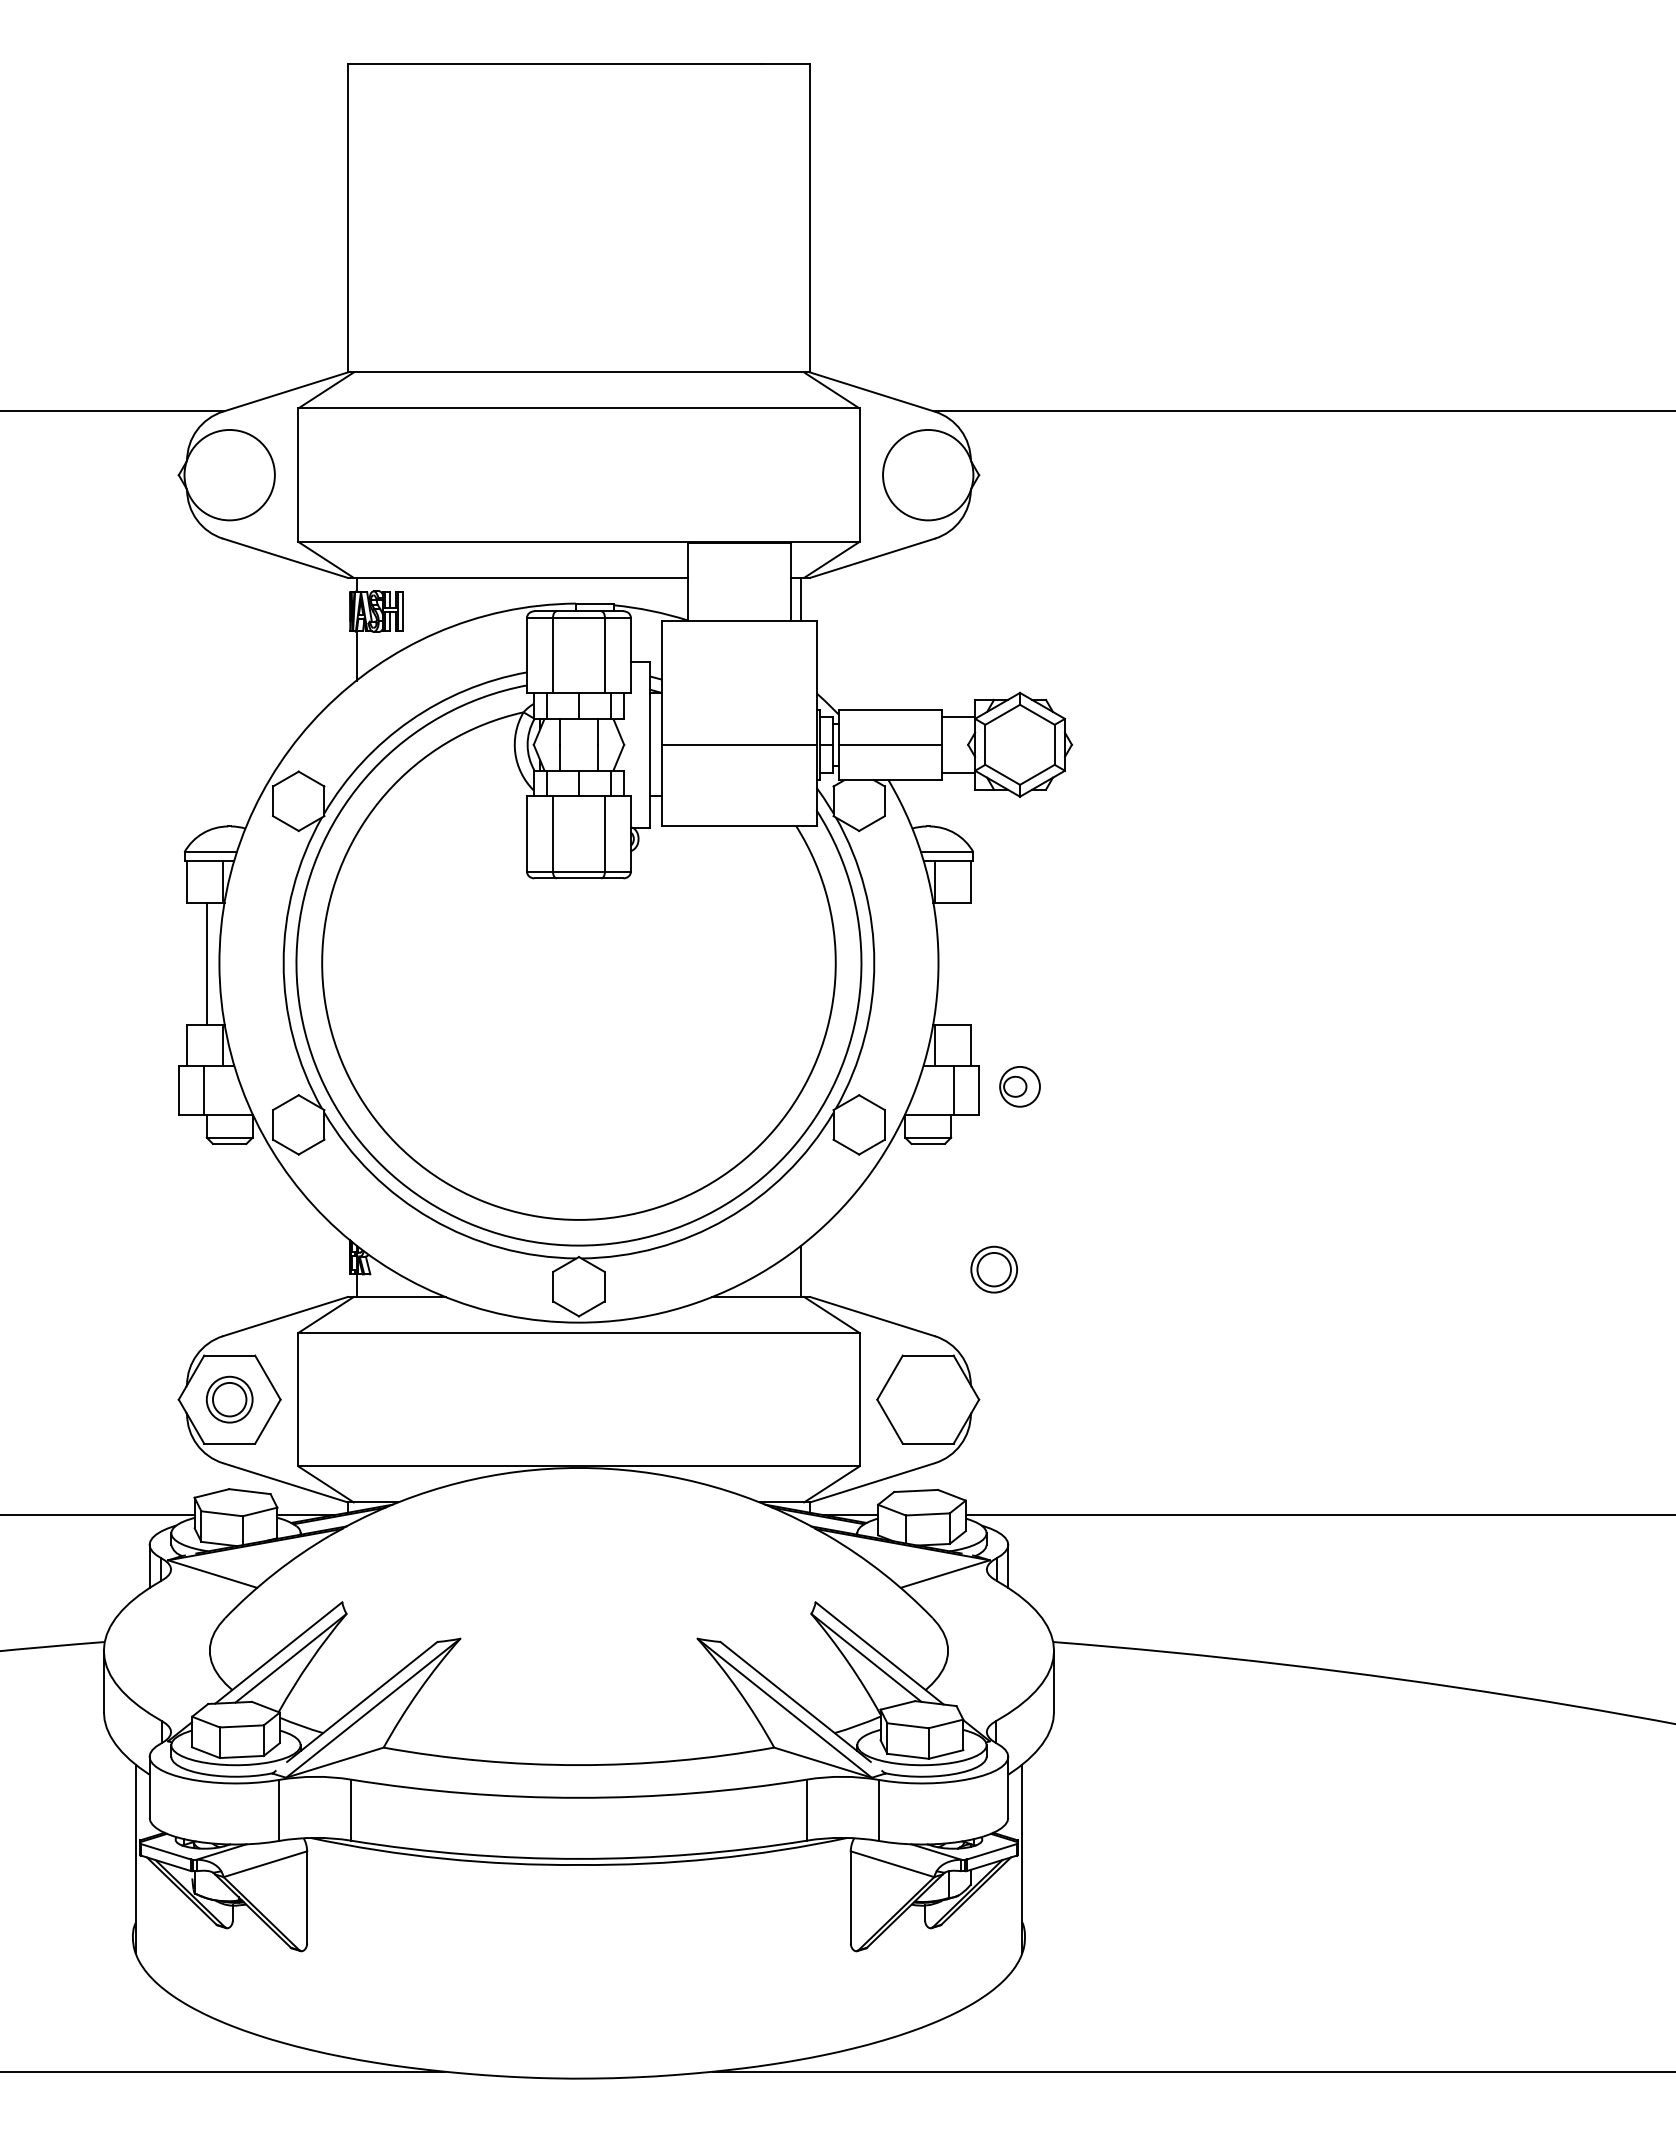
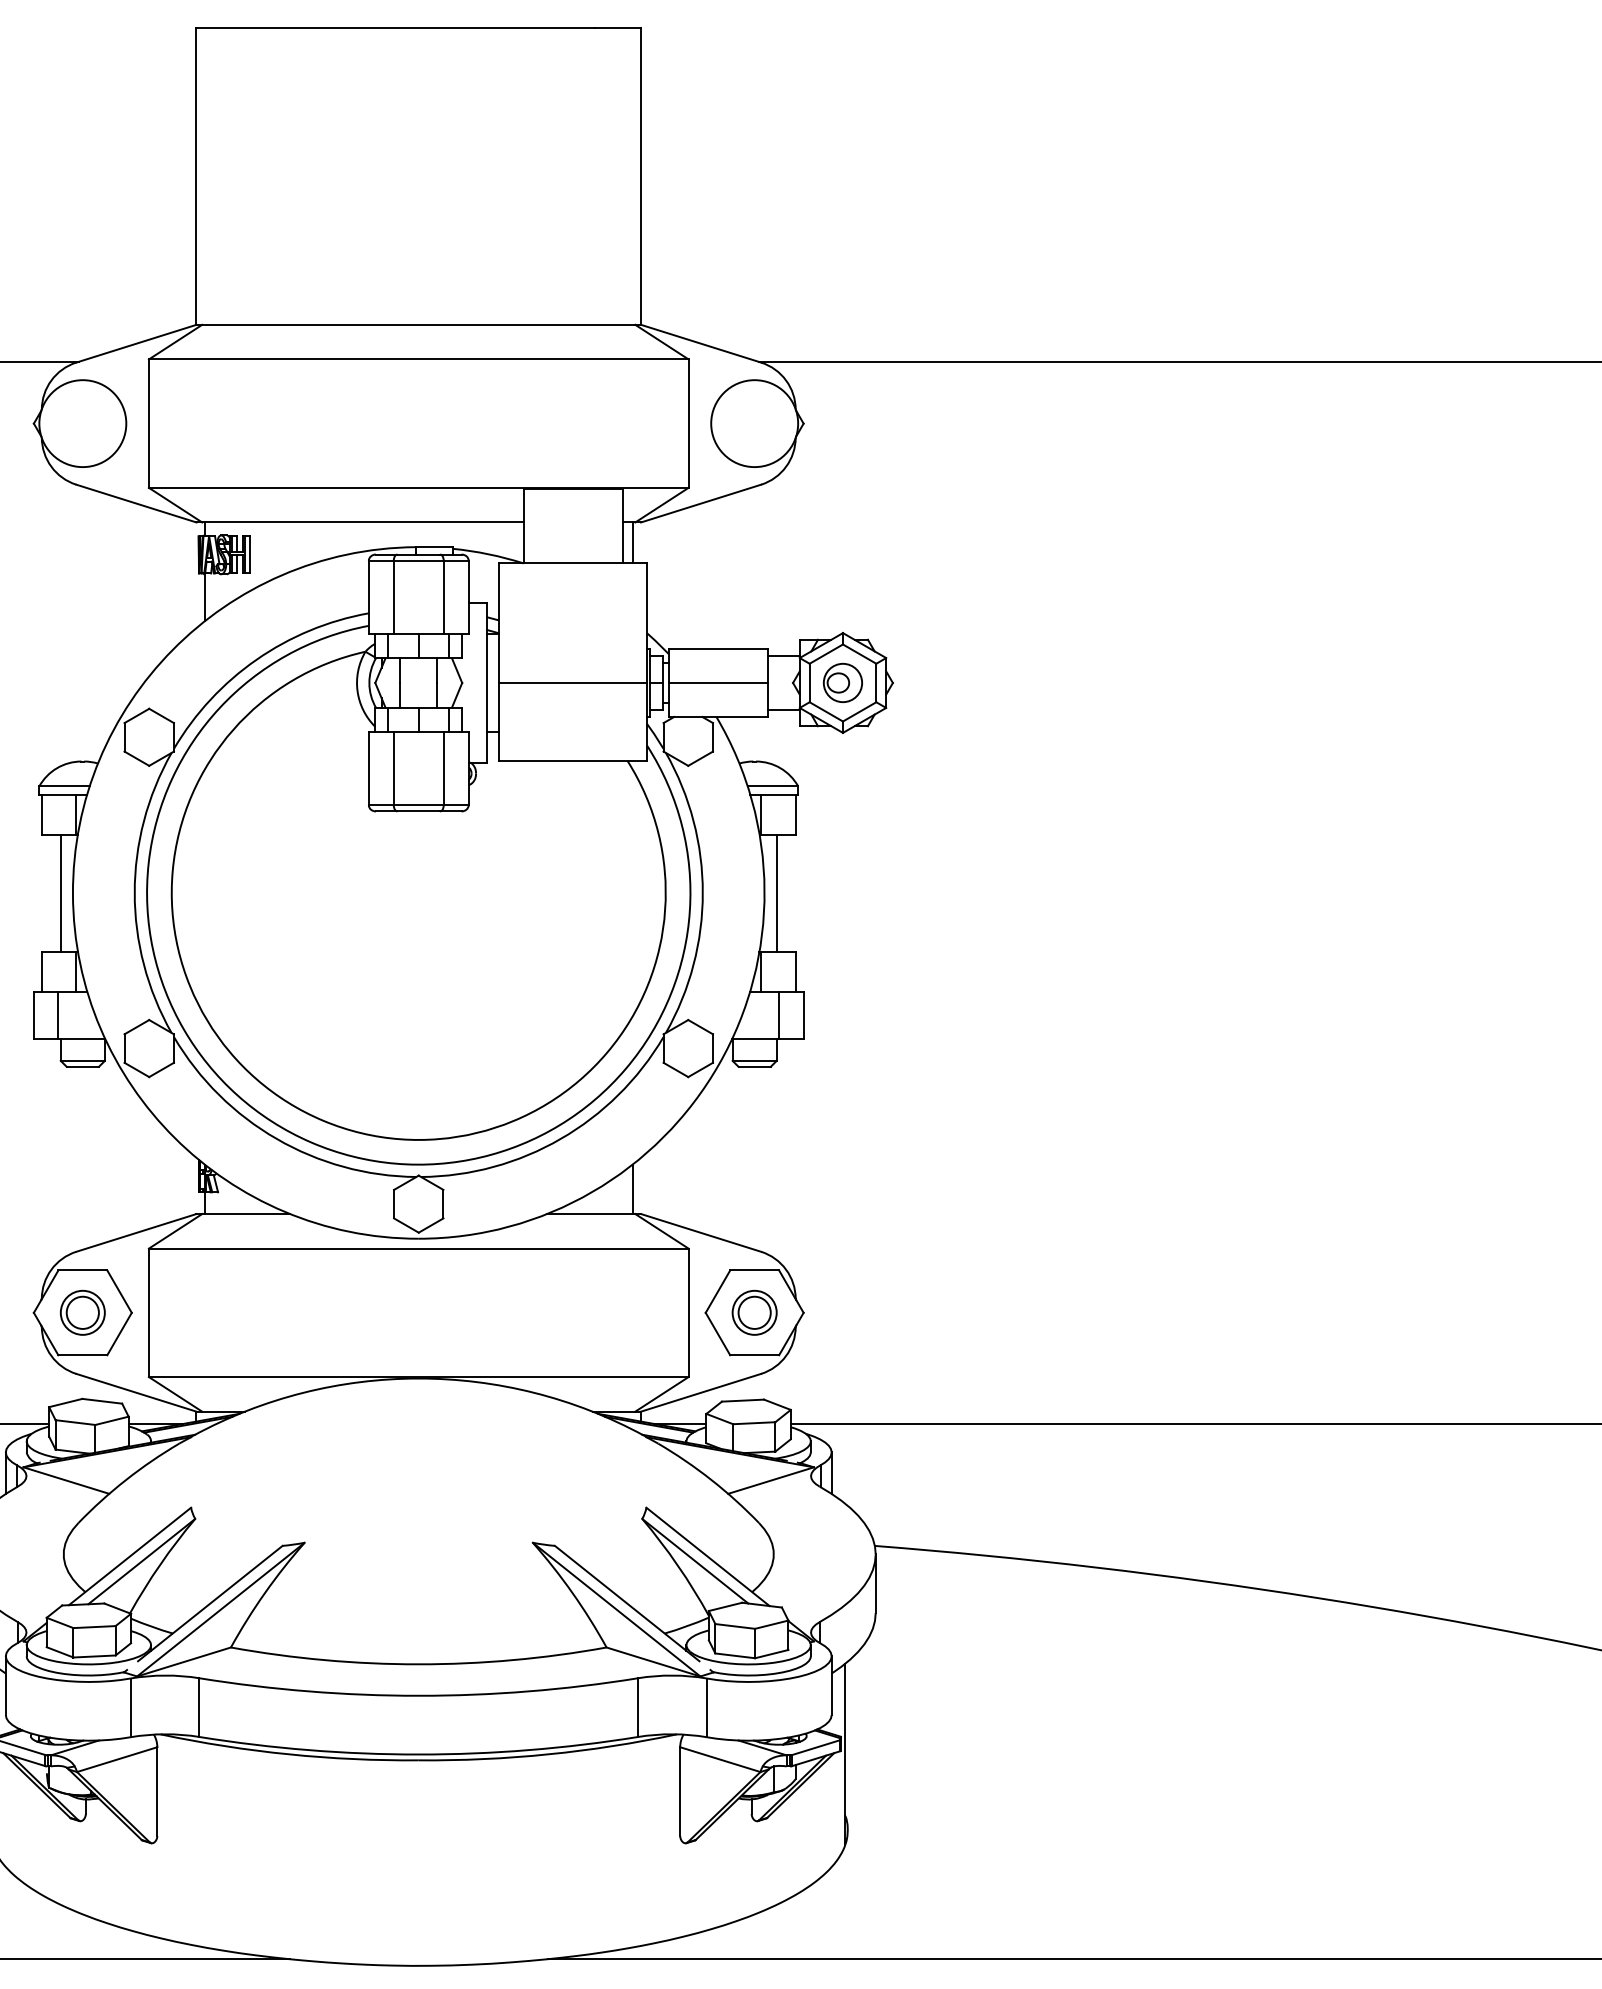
line: (951, 963) -> (777, 893), added
part: (1019, 1086) -> (842, 682), moved
part: (993, 1269) -> (753, 1312), moved

